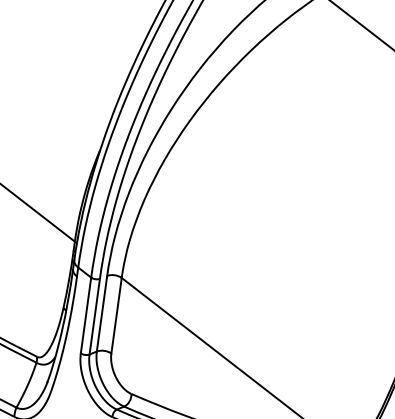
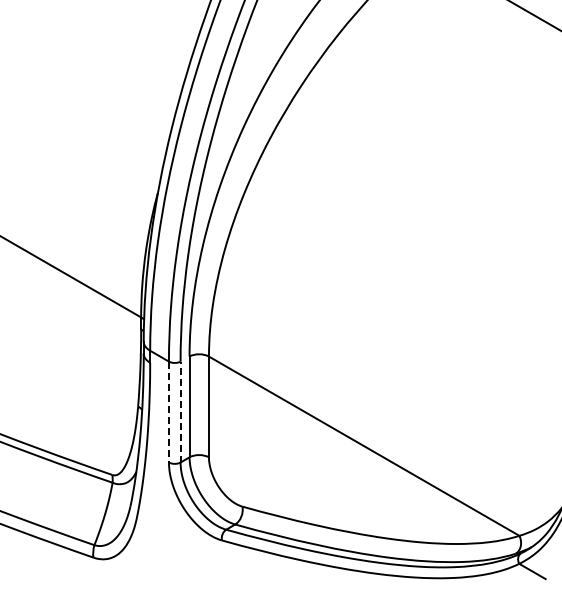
line: (85, 315) -> (168, 412), solid -> dashed
line: (94, 316) -> (180, 411), solid -> dashed

